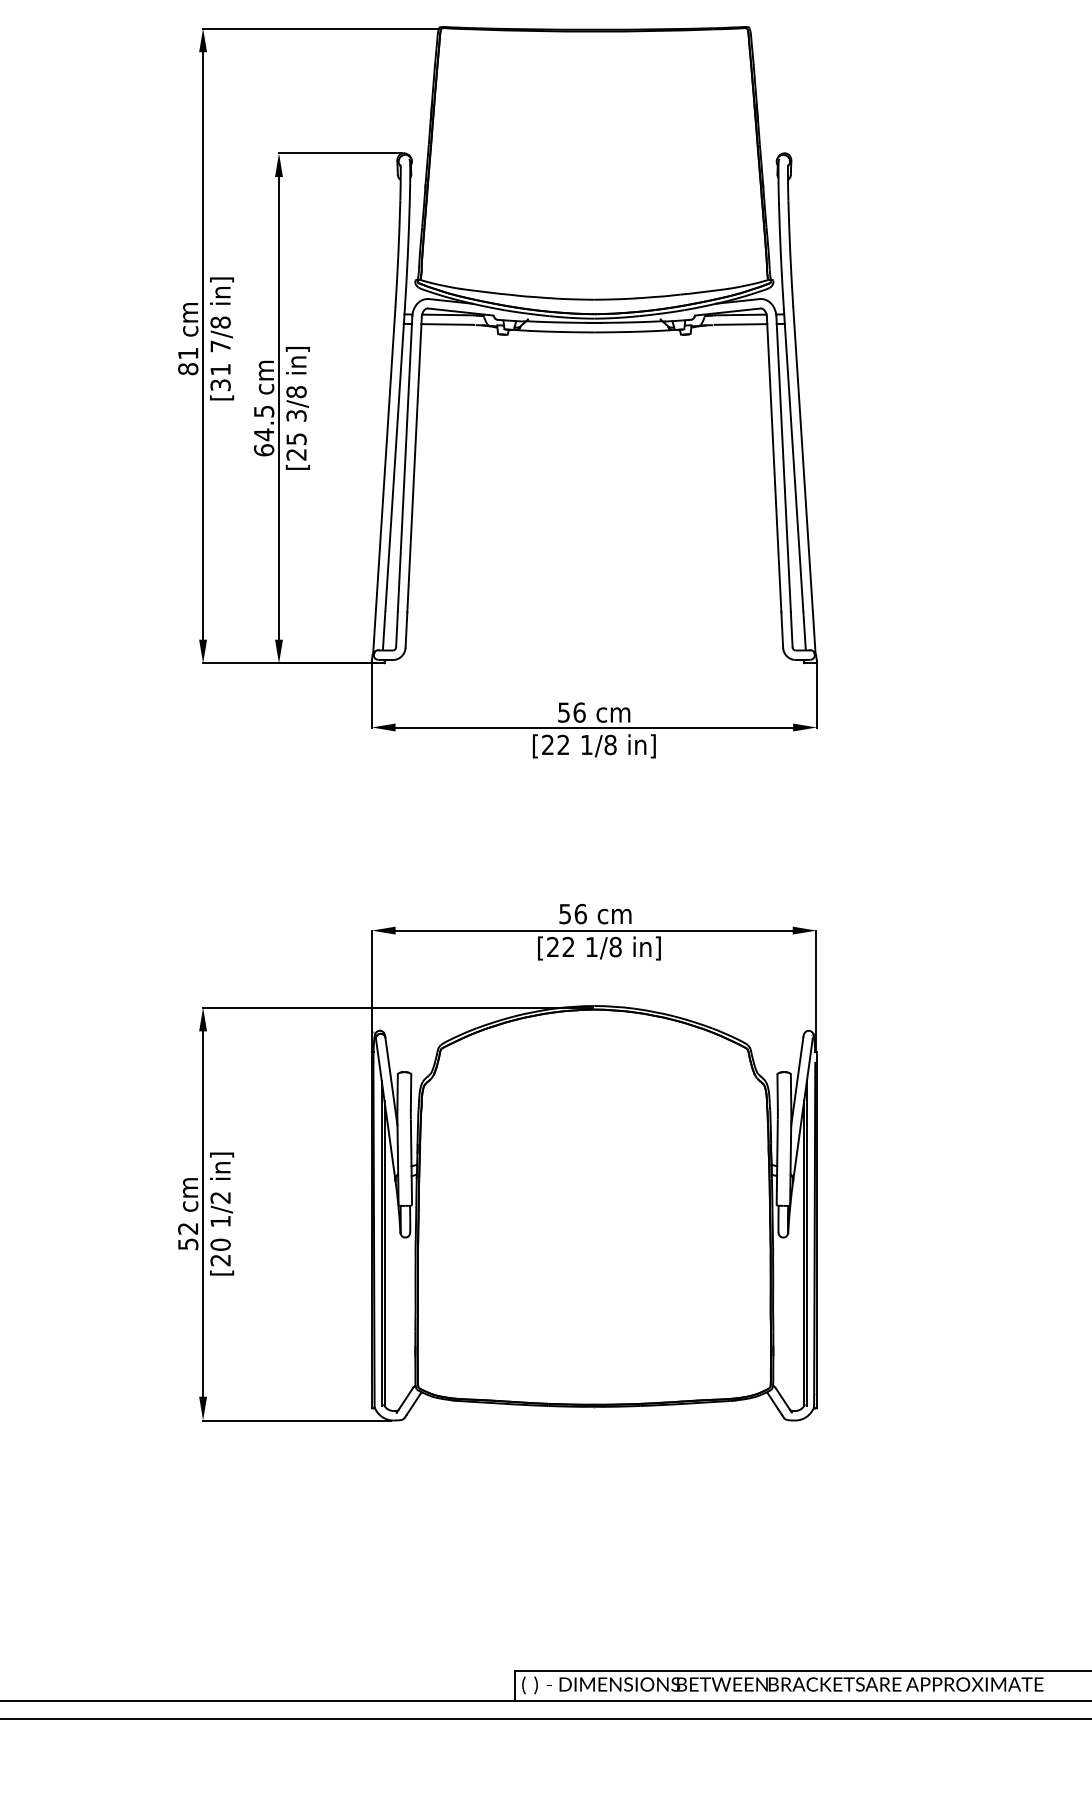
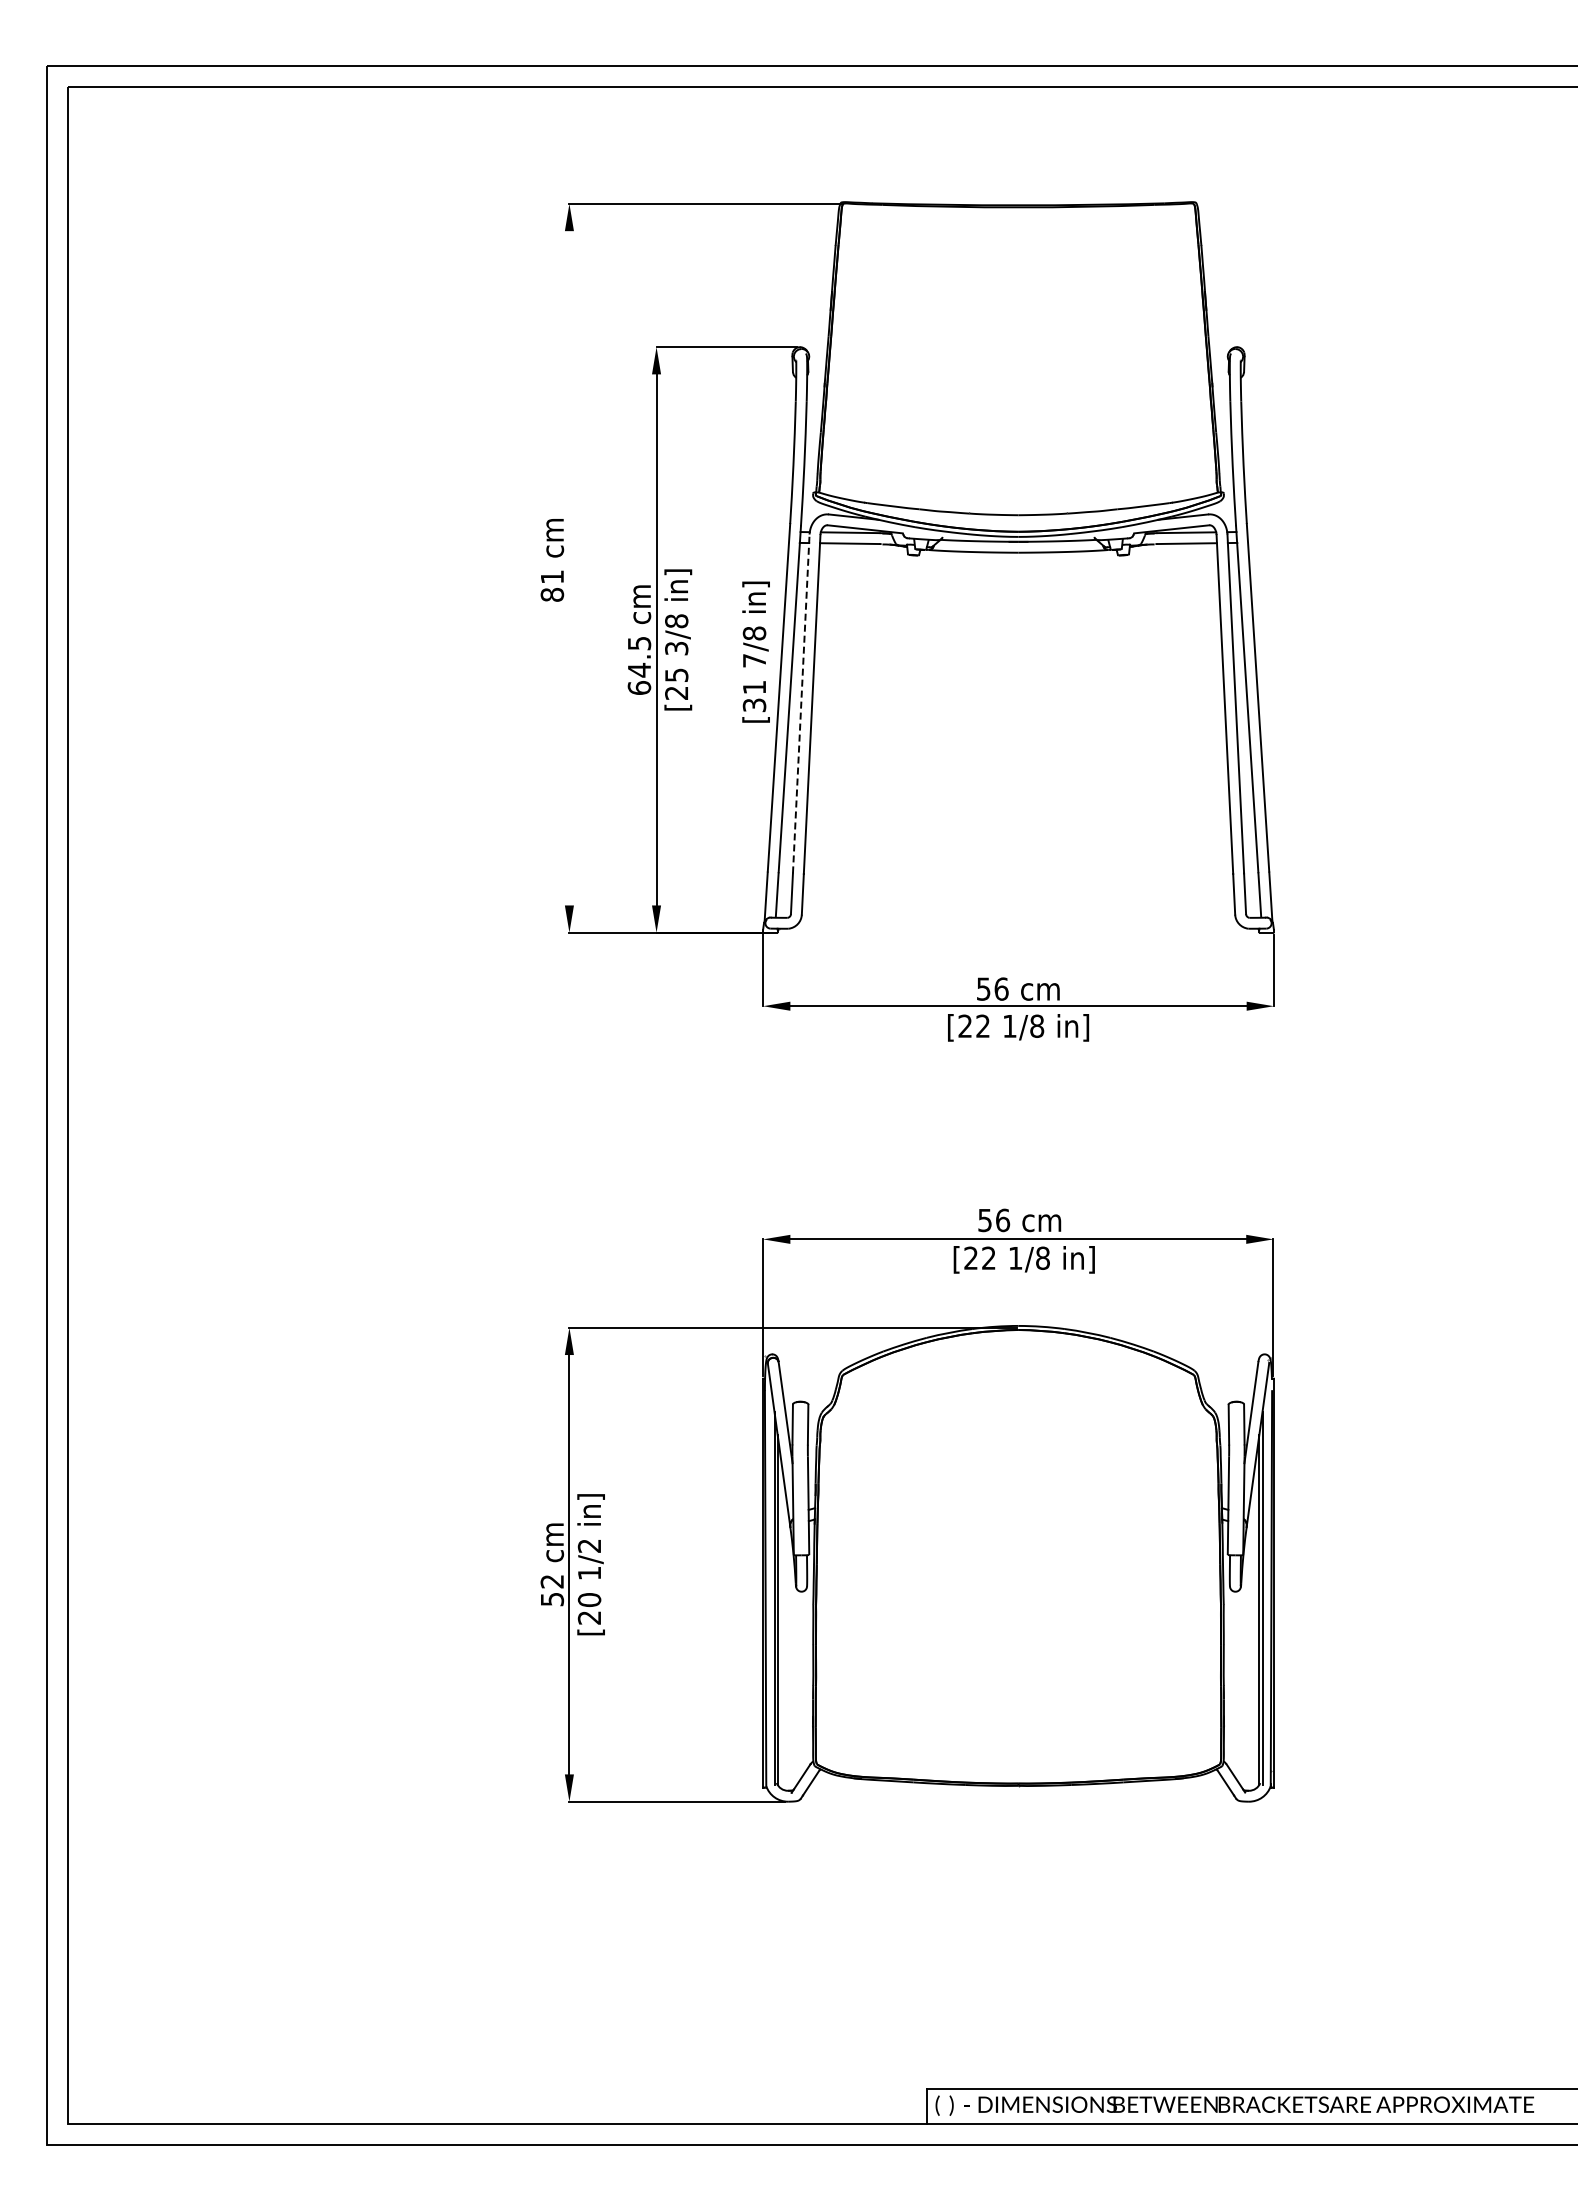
text: (221, 338) -> (755, 651), moved
line: (203, 346) -> (569, 568), removed
line: (405, 463) -> (801, 703), solid -> dashed

